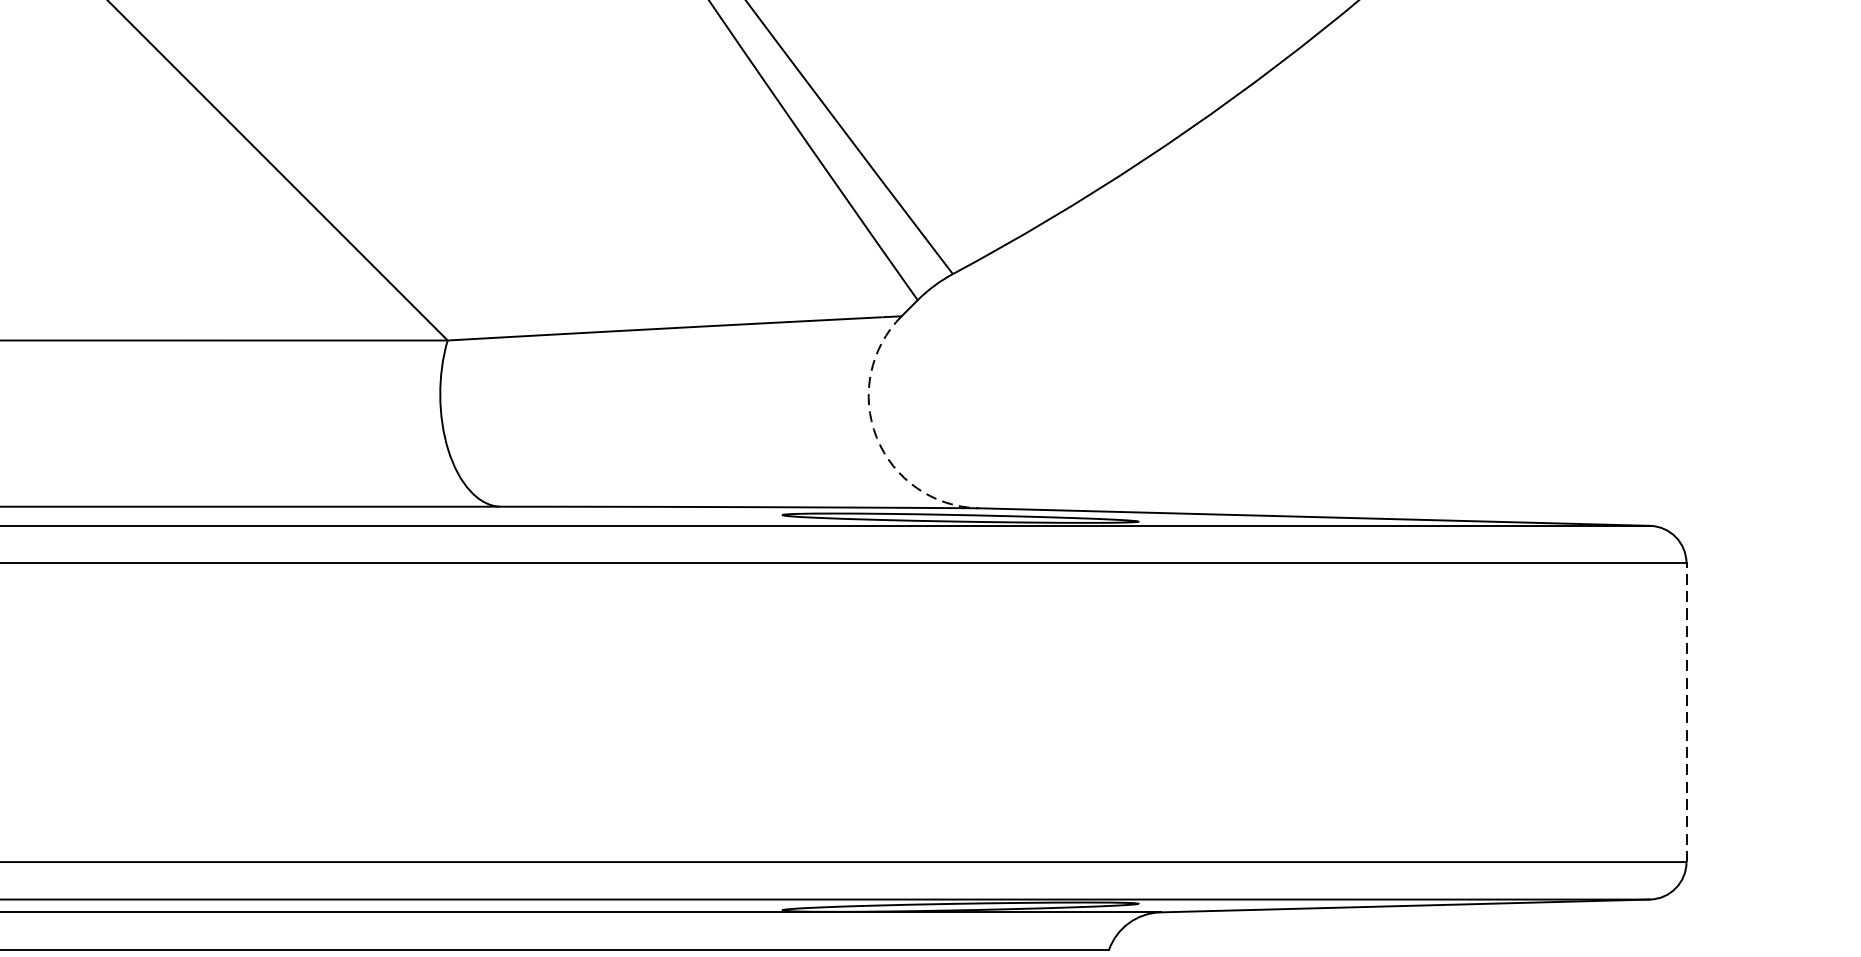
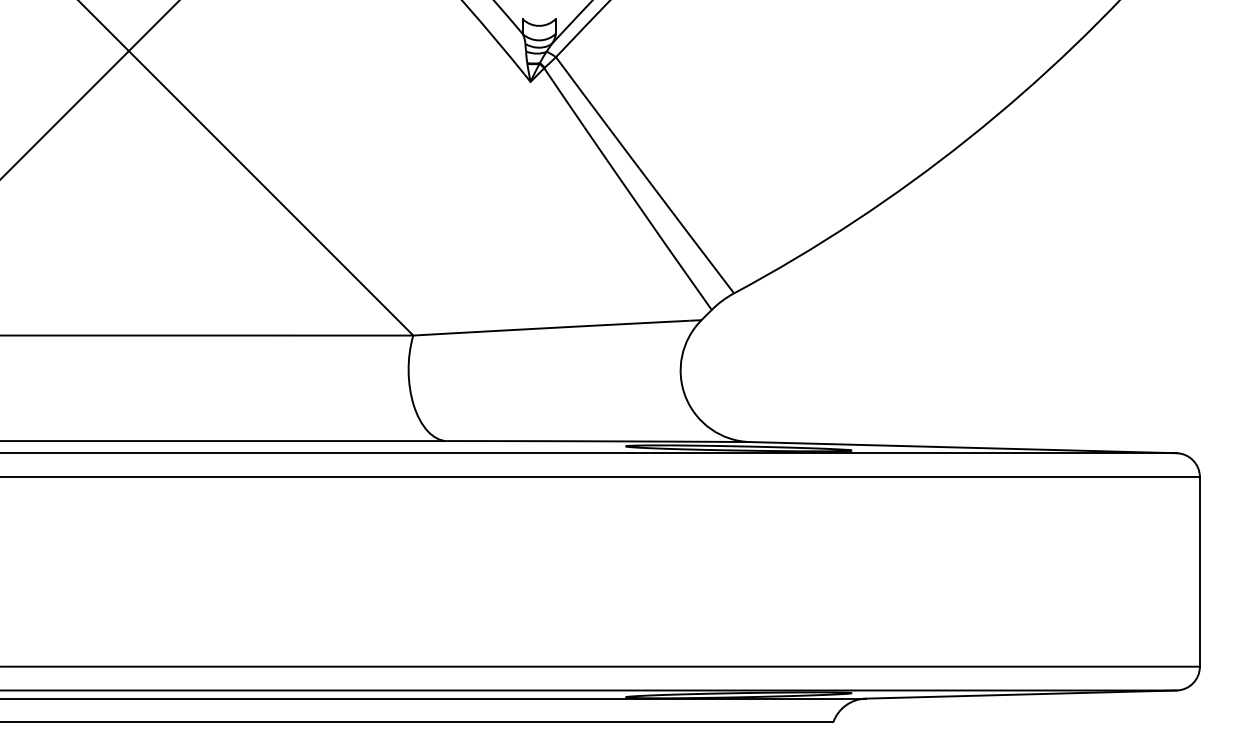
arc: (876, 438) -> (685, 397), dashed -> solid
line: (1685, 712) -> (1199, 571), dashed -> solid

